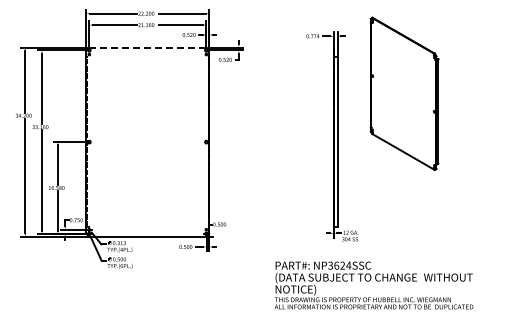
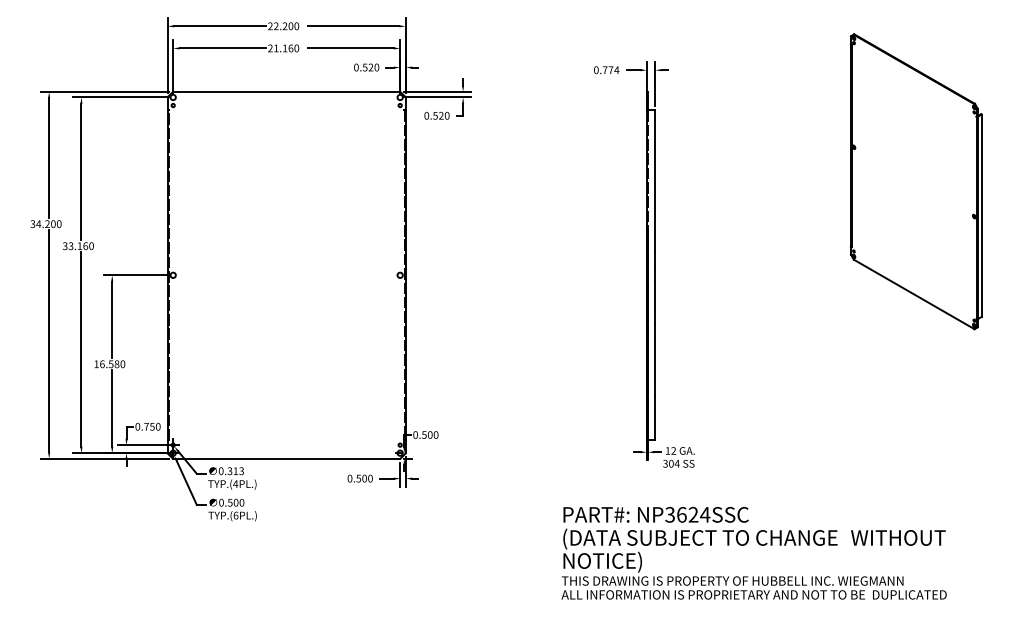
line: (147, 47) -> (285, 91), dashed -> solid
part: (404, 93) -> (916, 181), moved
text: (373, 285) -> (753, 553), moved

